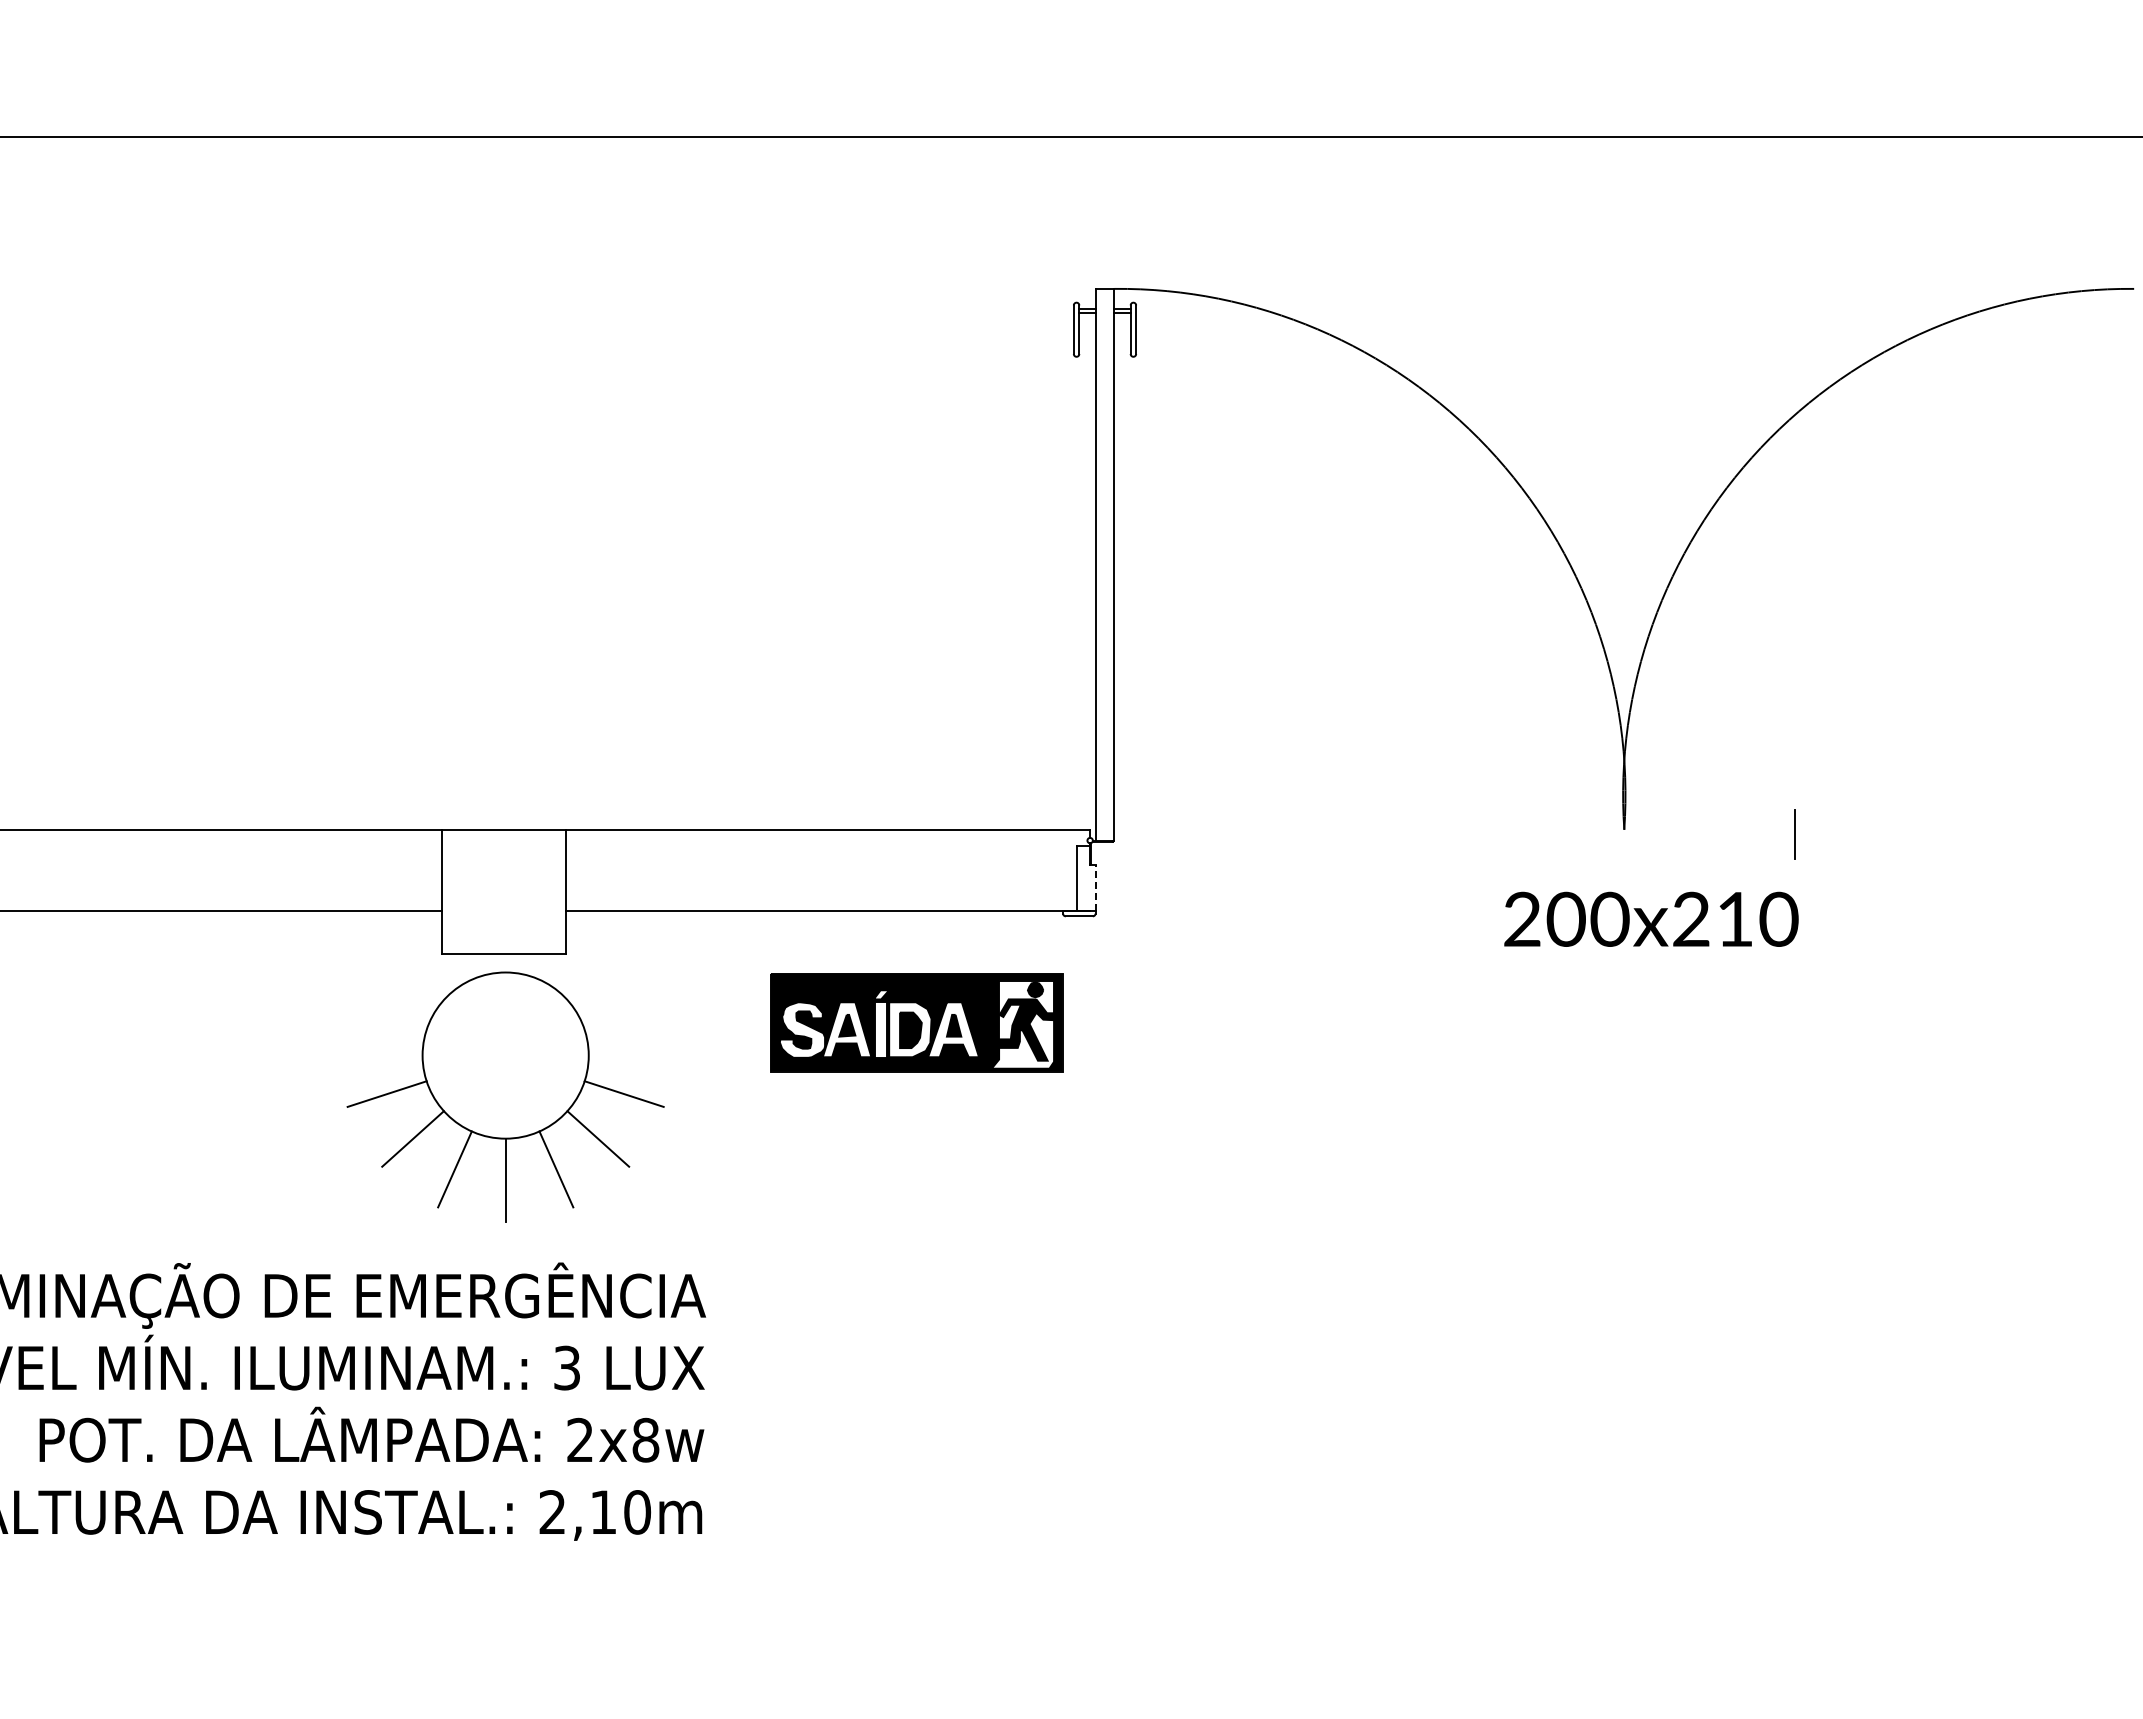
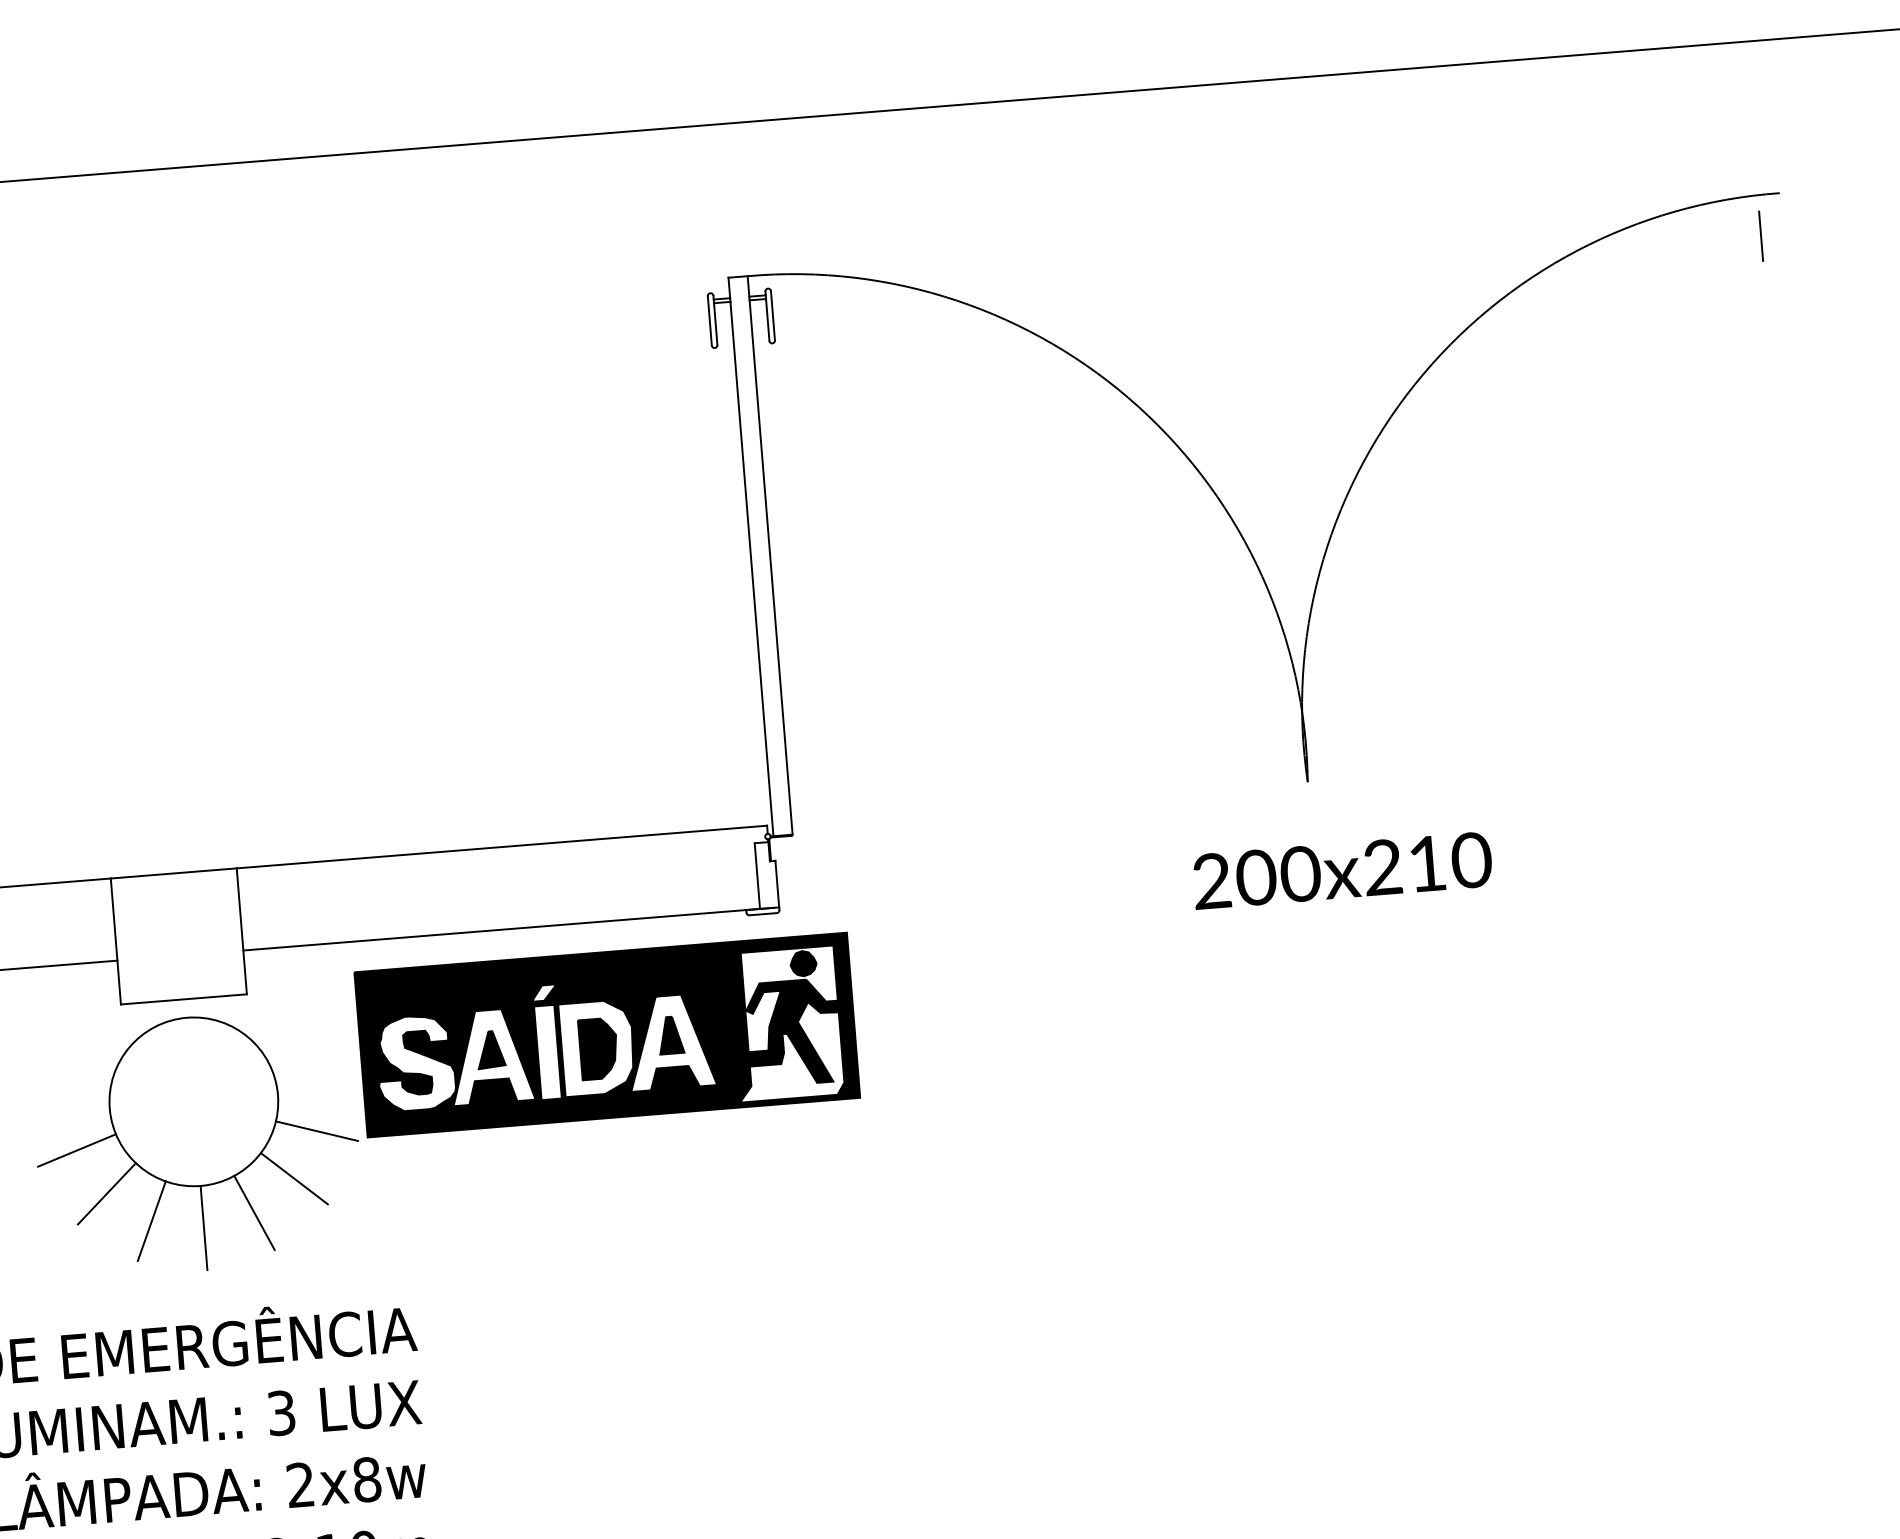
line: (1794, 834) -> (1760, 236), moved
line: (1095, 887) -> (777, 883), dashed -> solid
part: (916, 1022) -> (607, 1034), size x1.67

